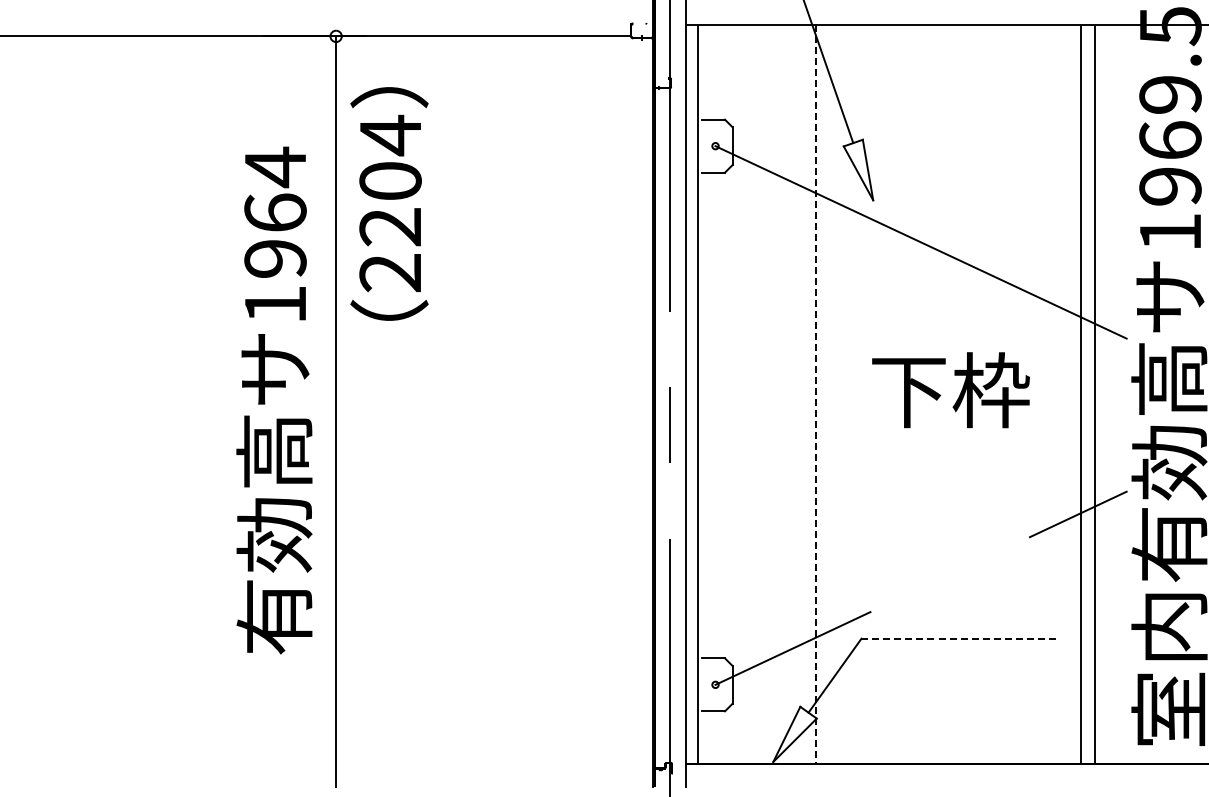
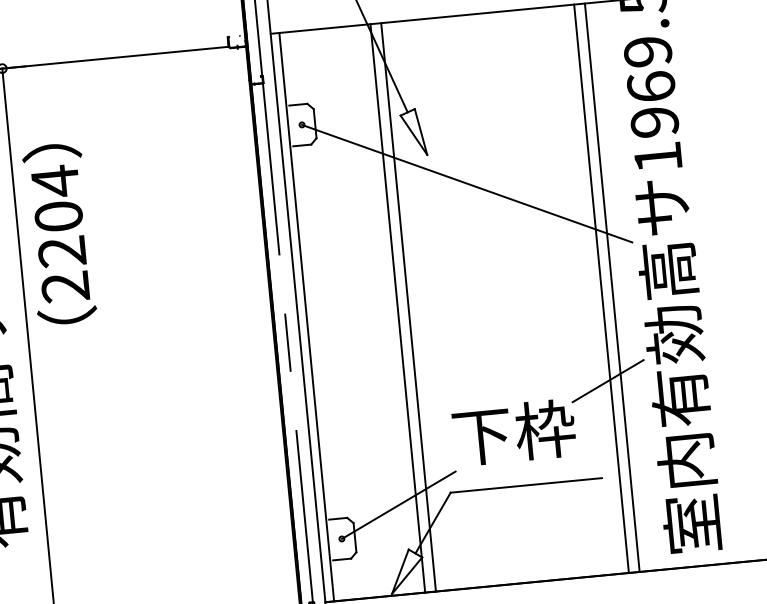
text: (389, 203) -> (59, 233), moved
text: (950, 390) -> (513, 432), moved
line: (816, 394) -> (398, 308), dashed -> solid
line: (830, 394) -> (408, 307), added
line: (960, 638) -> (526, 485), dashed -> solid

